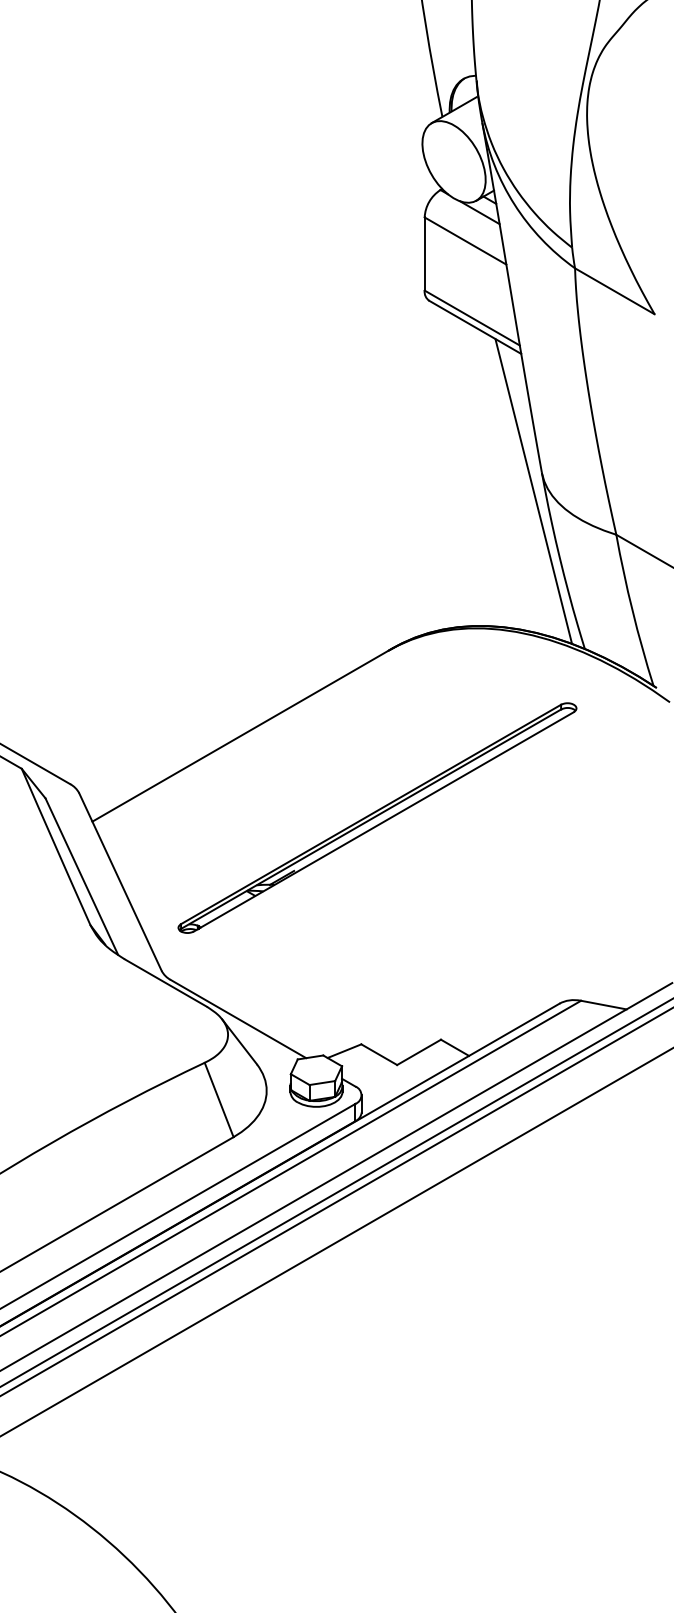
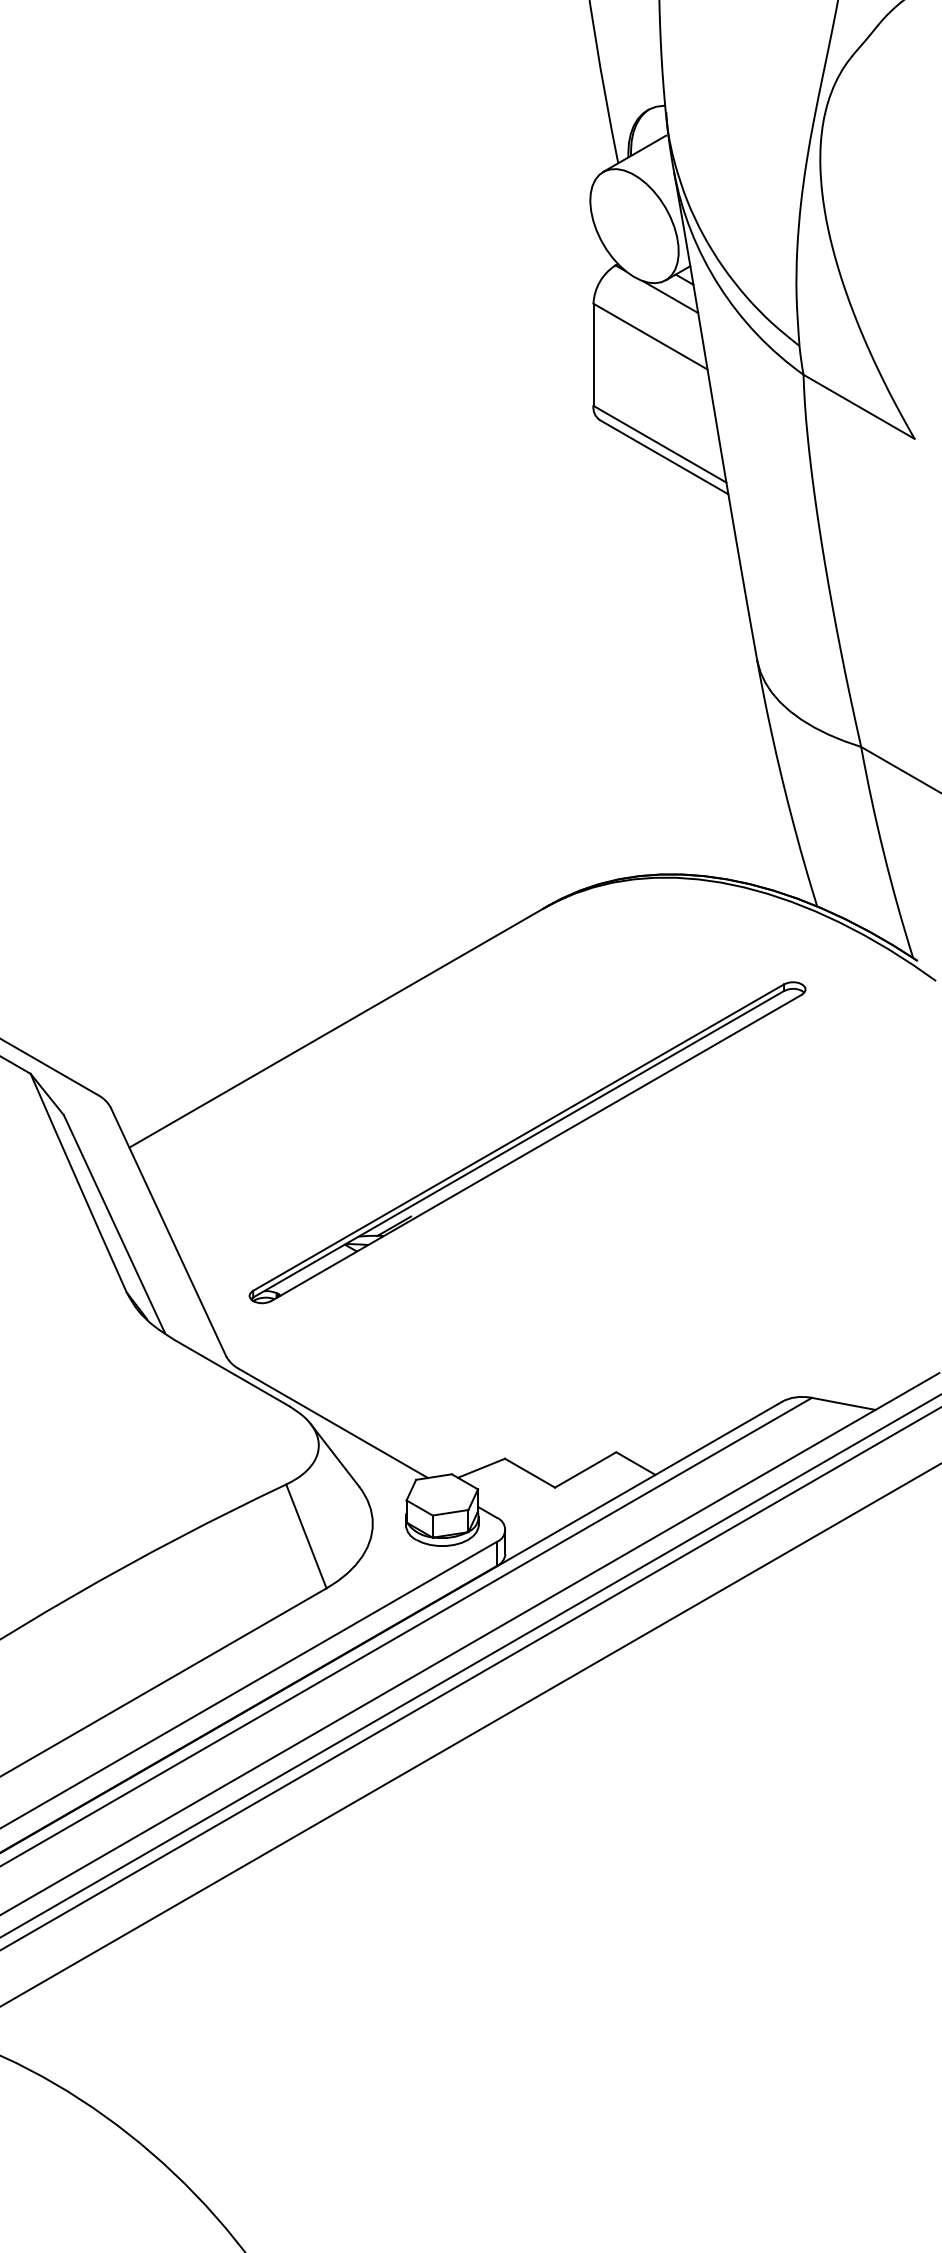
line: (533, 491) -> (745, 686), removed

